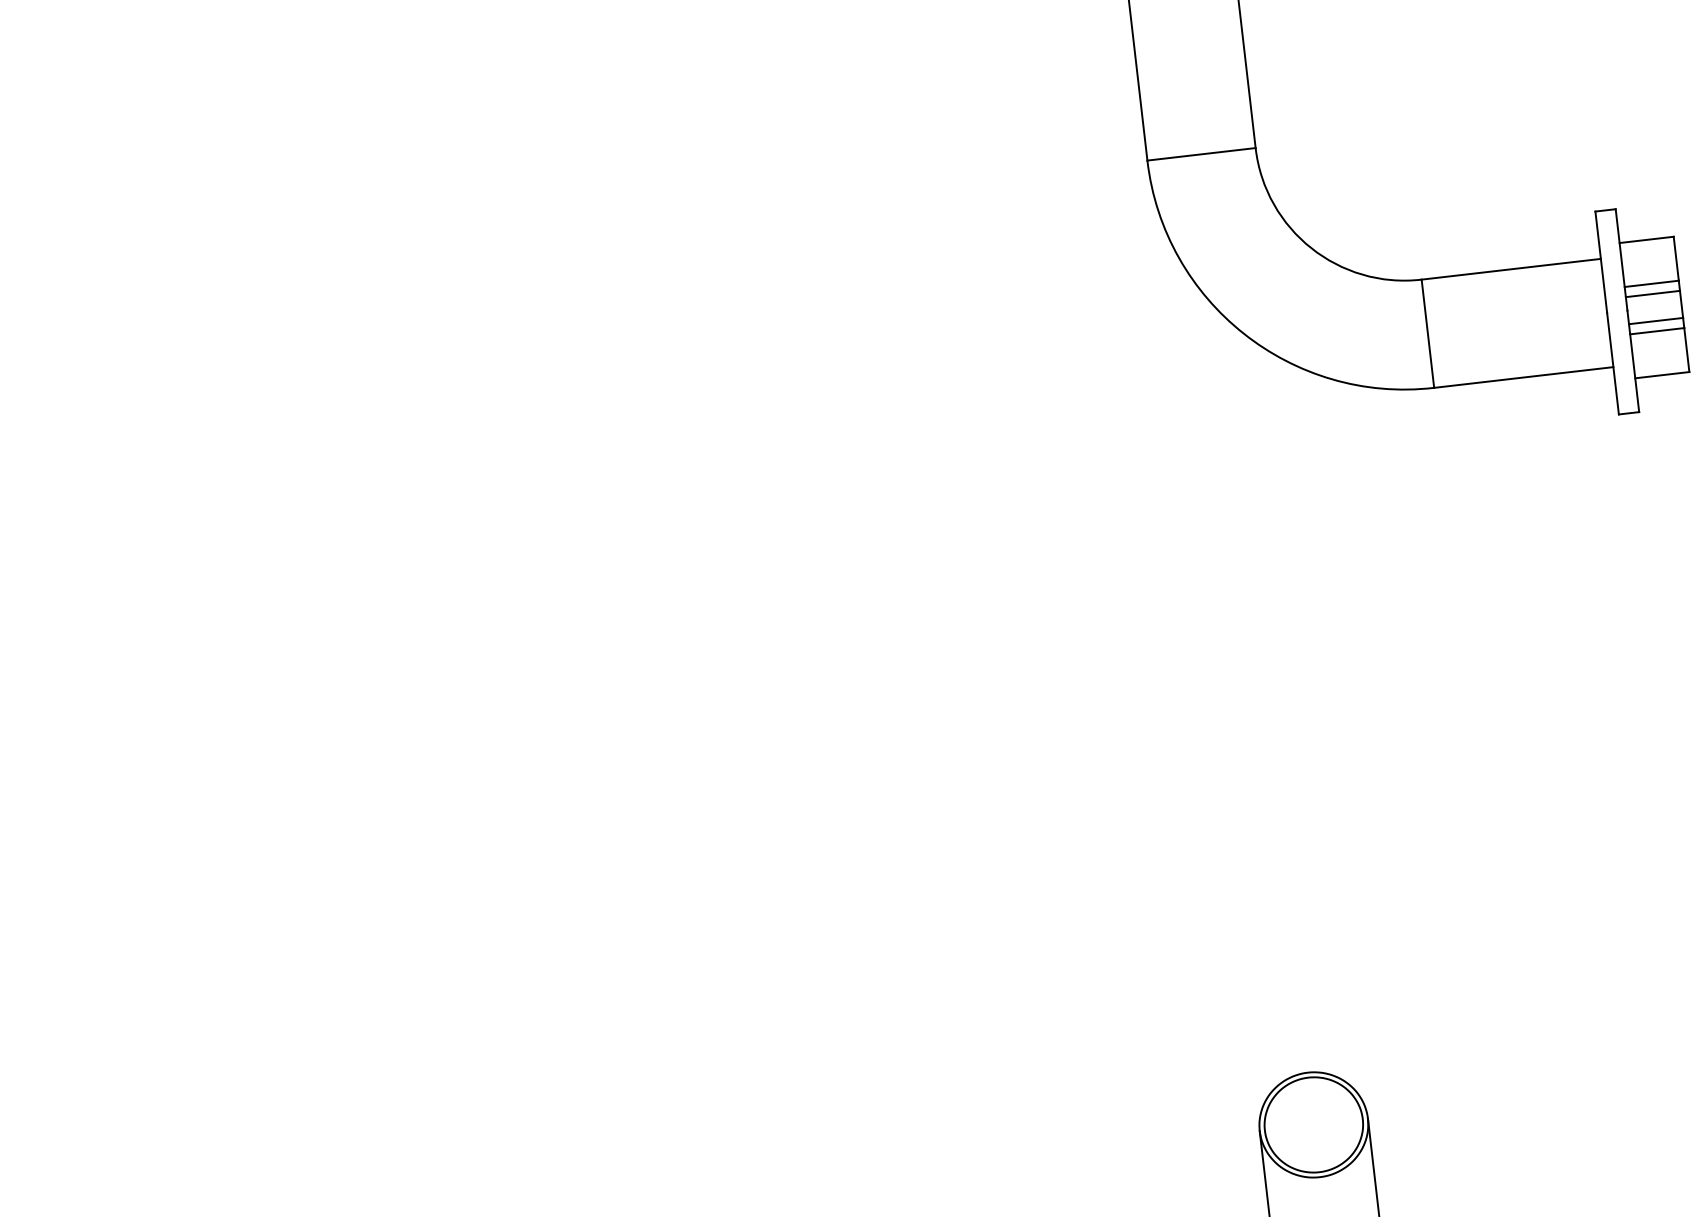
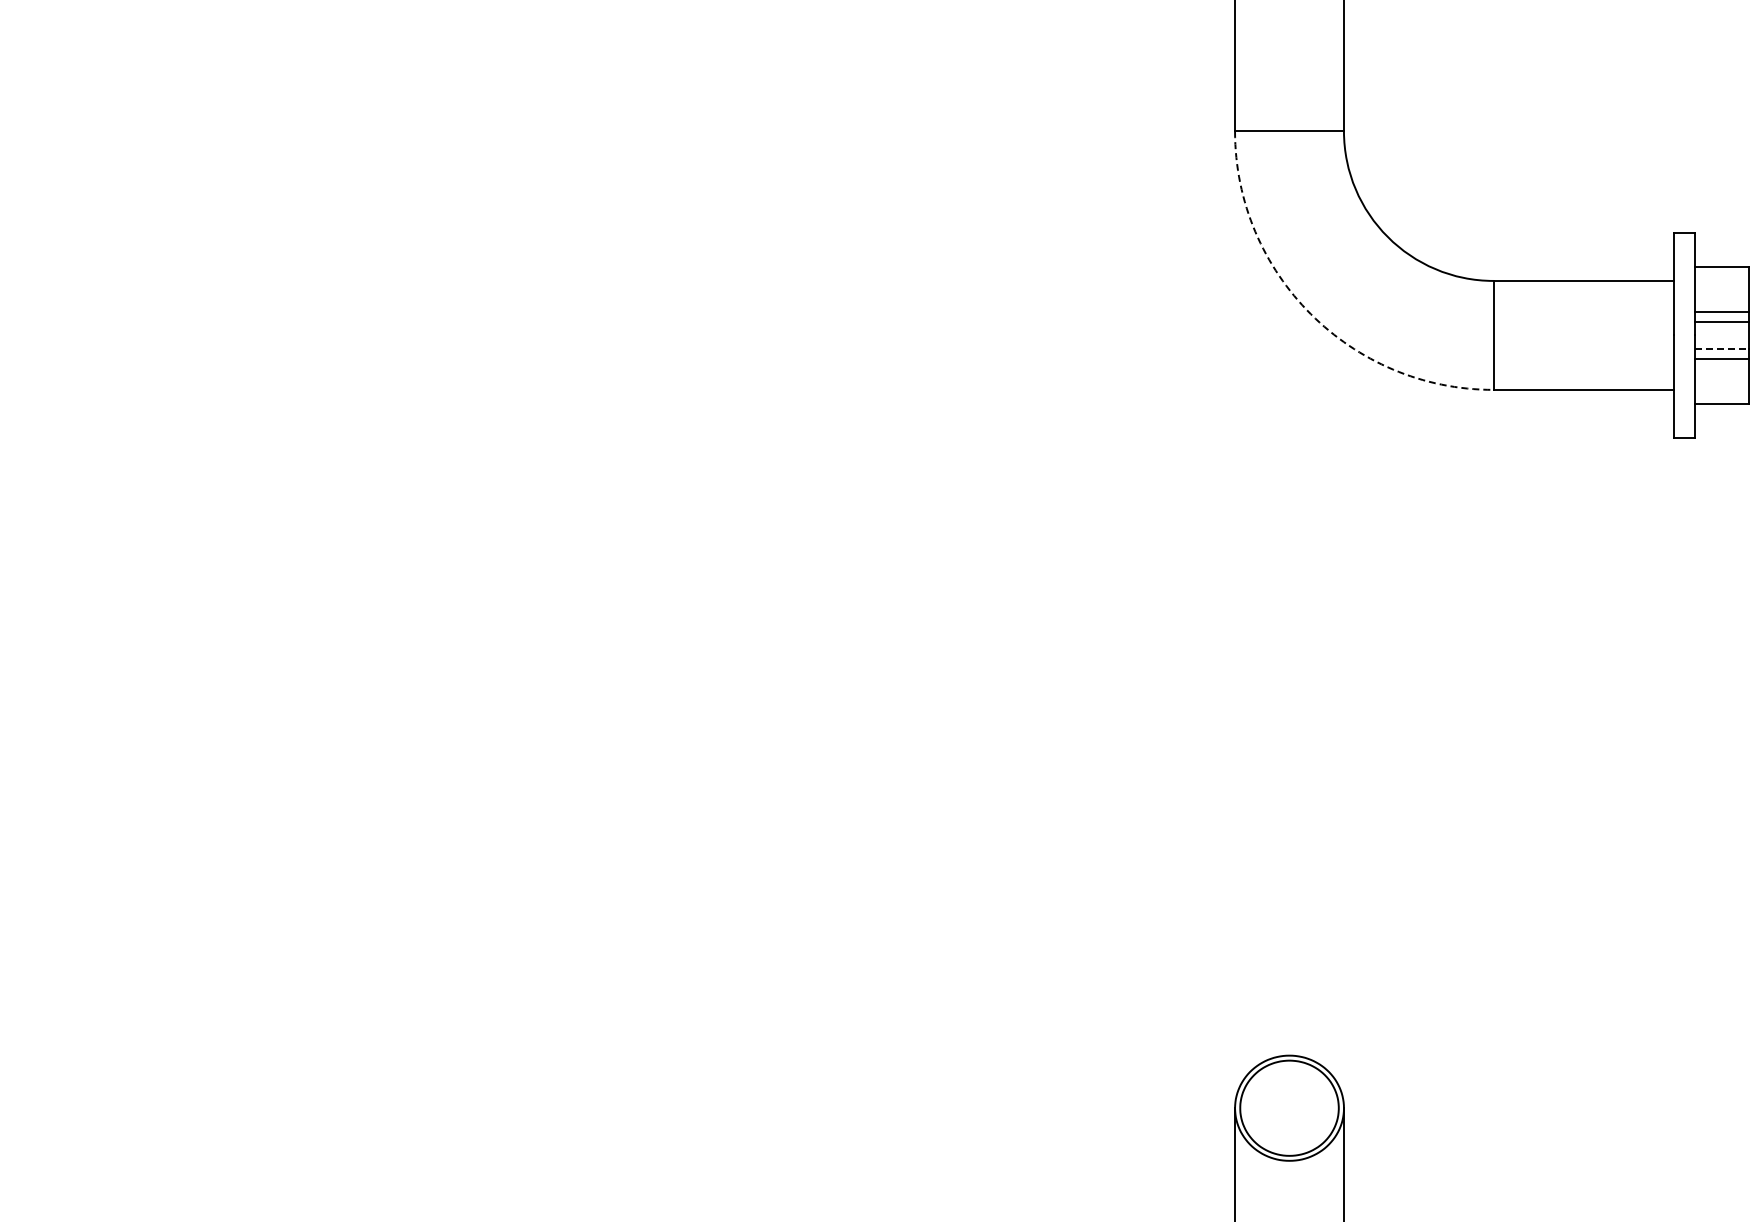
line: (1656, 321) -> (1722, 349), solid -> dashed
arc: (1243, 334) -> (1310, 314), solid -> dashed

